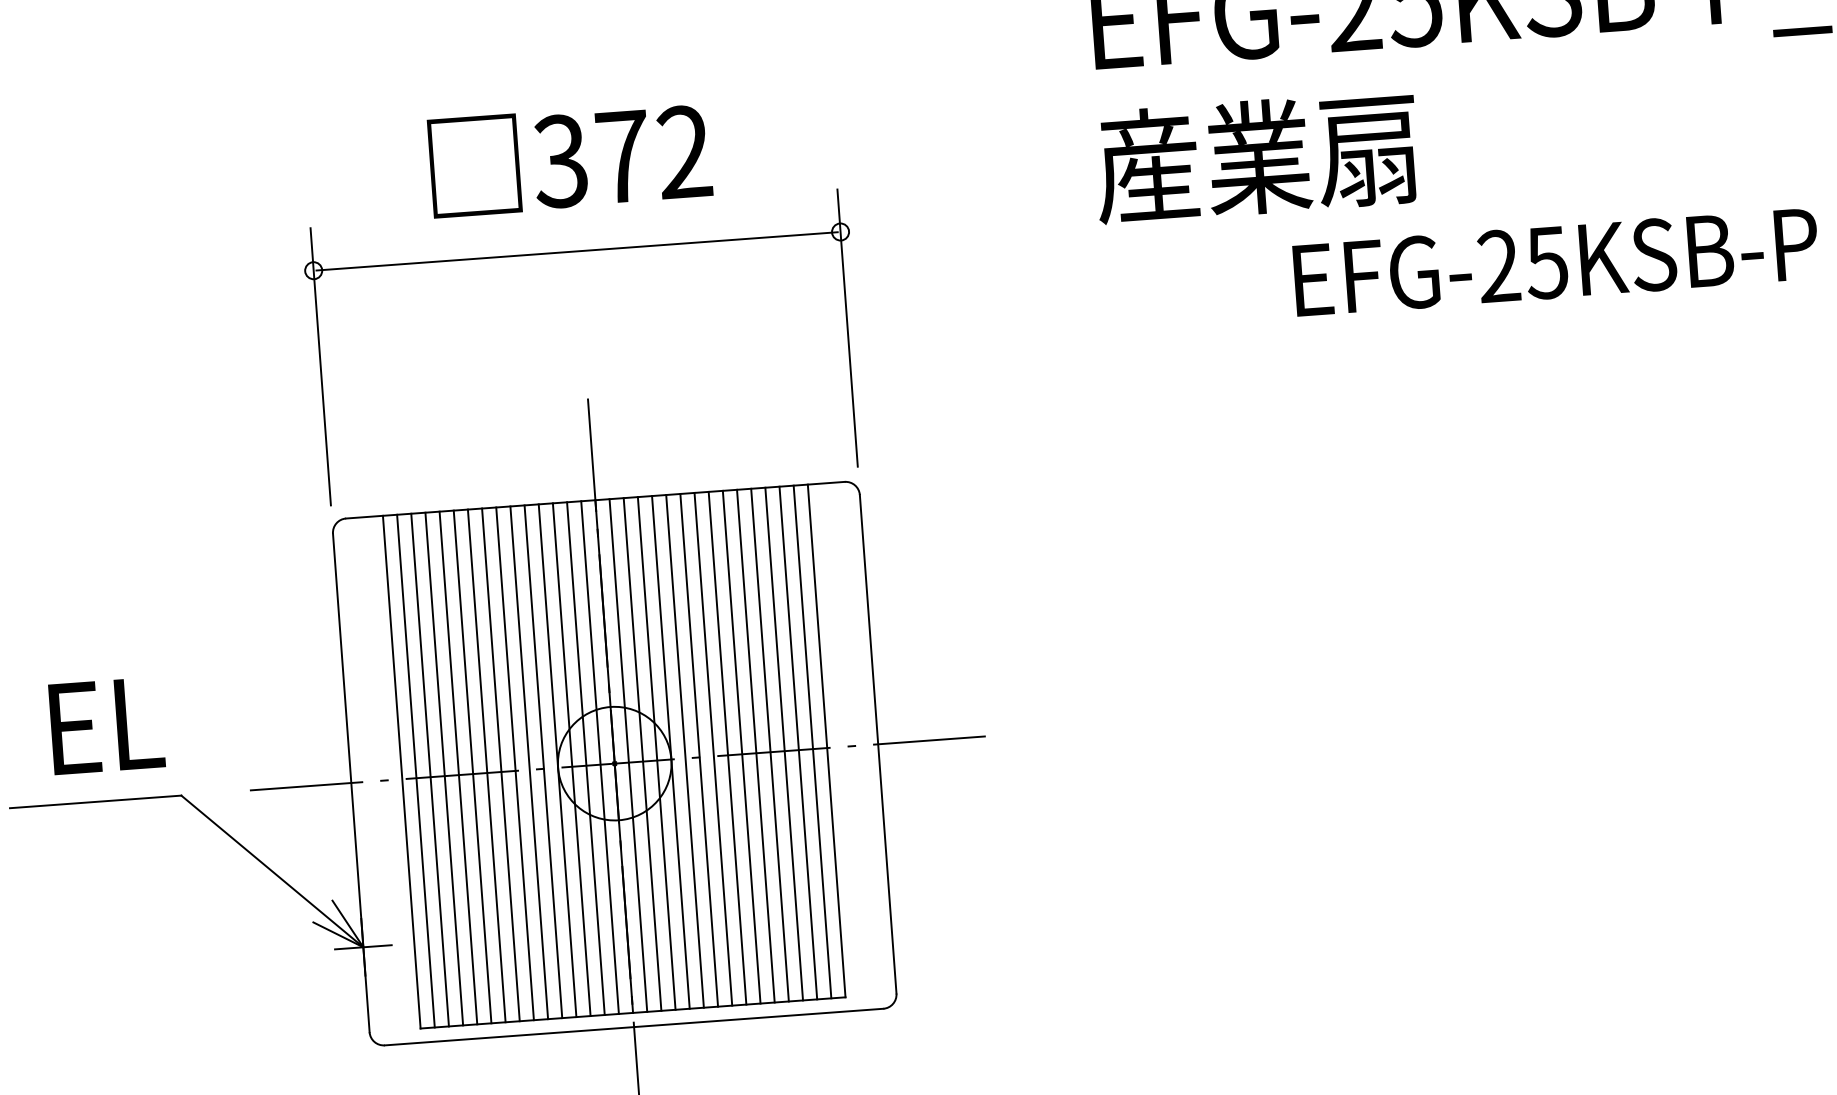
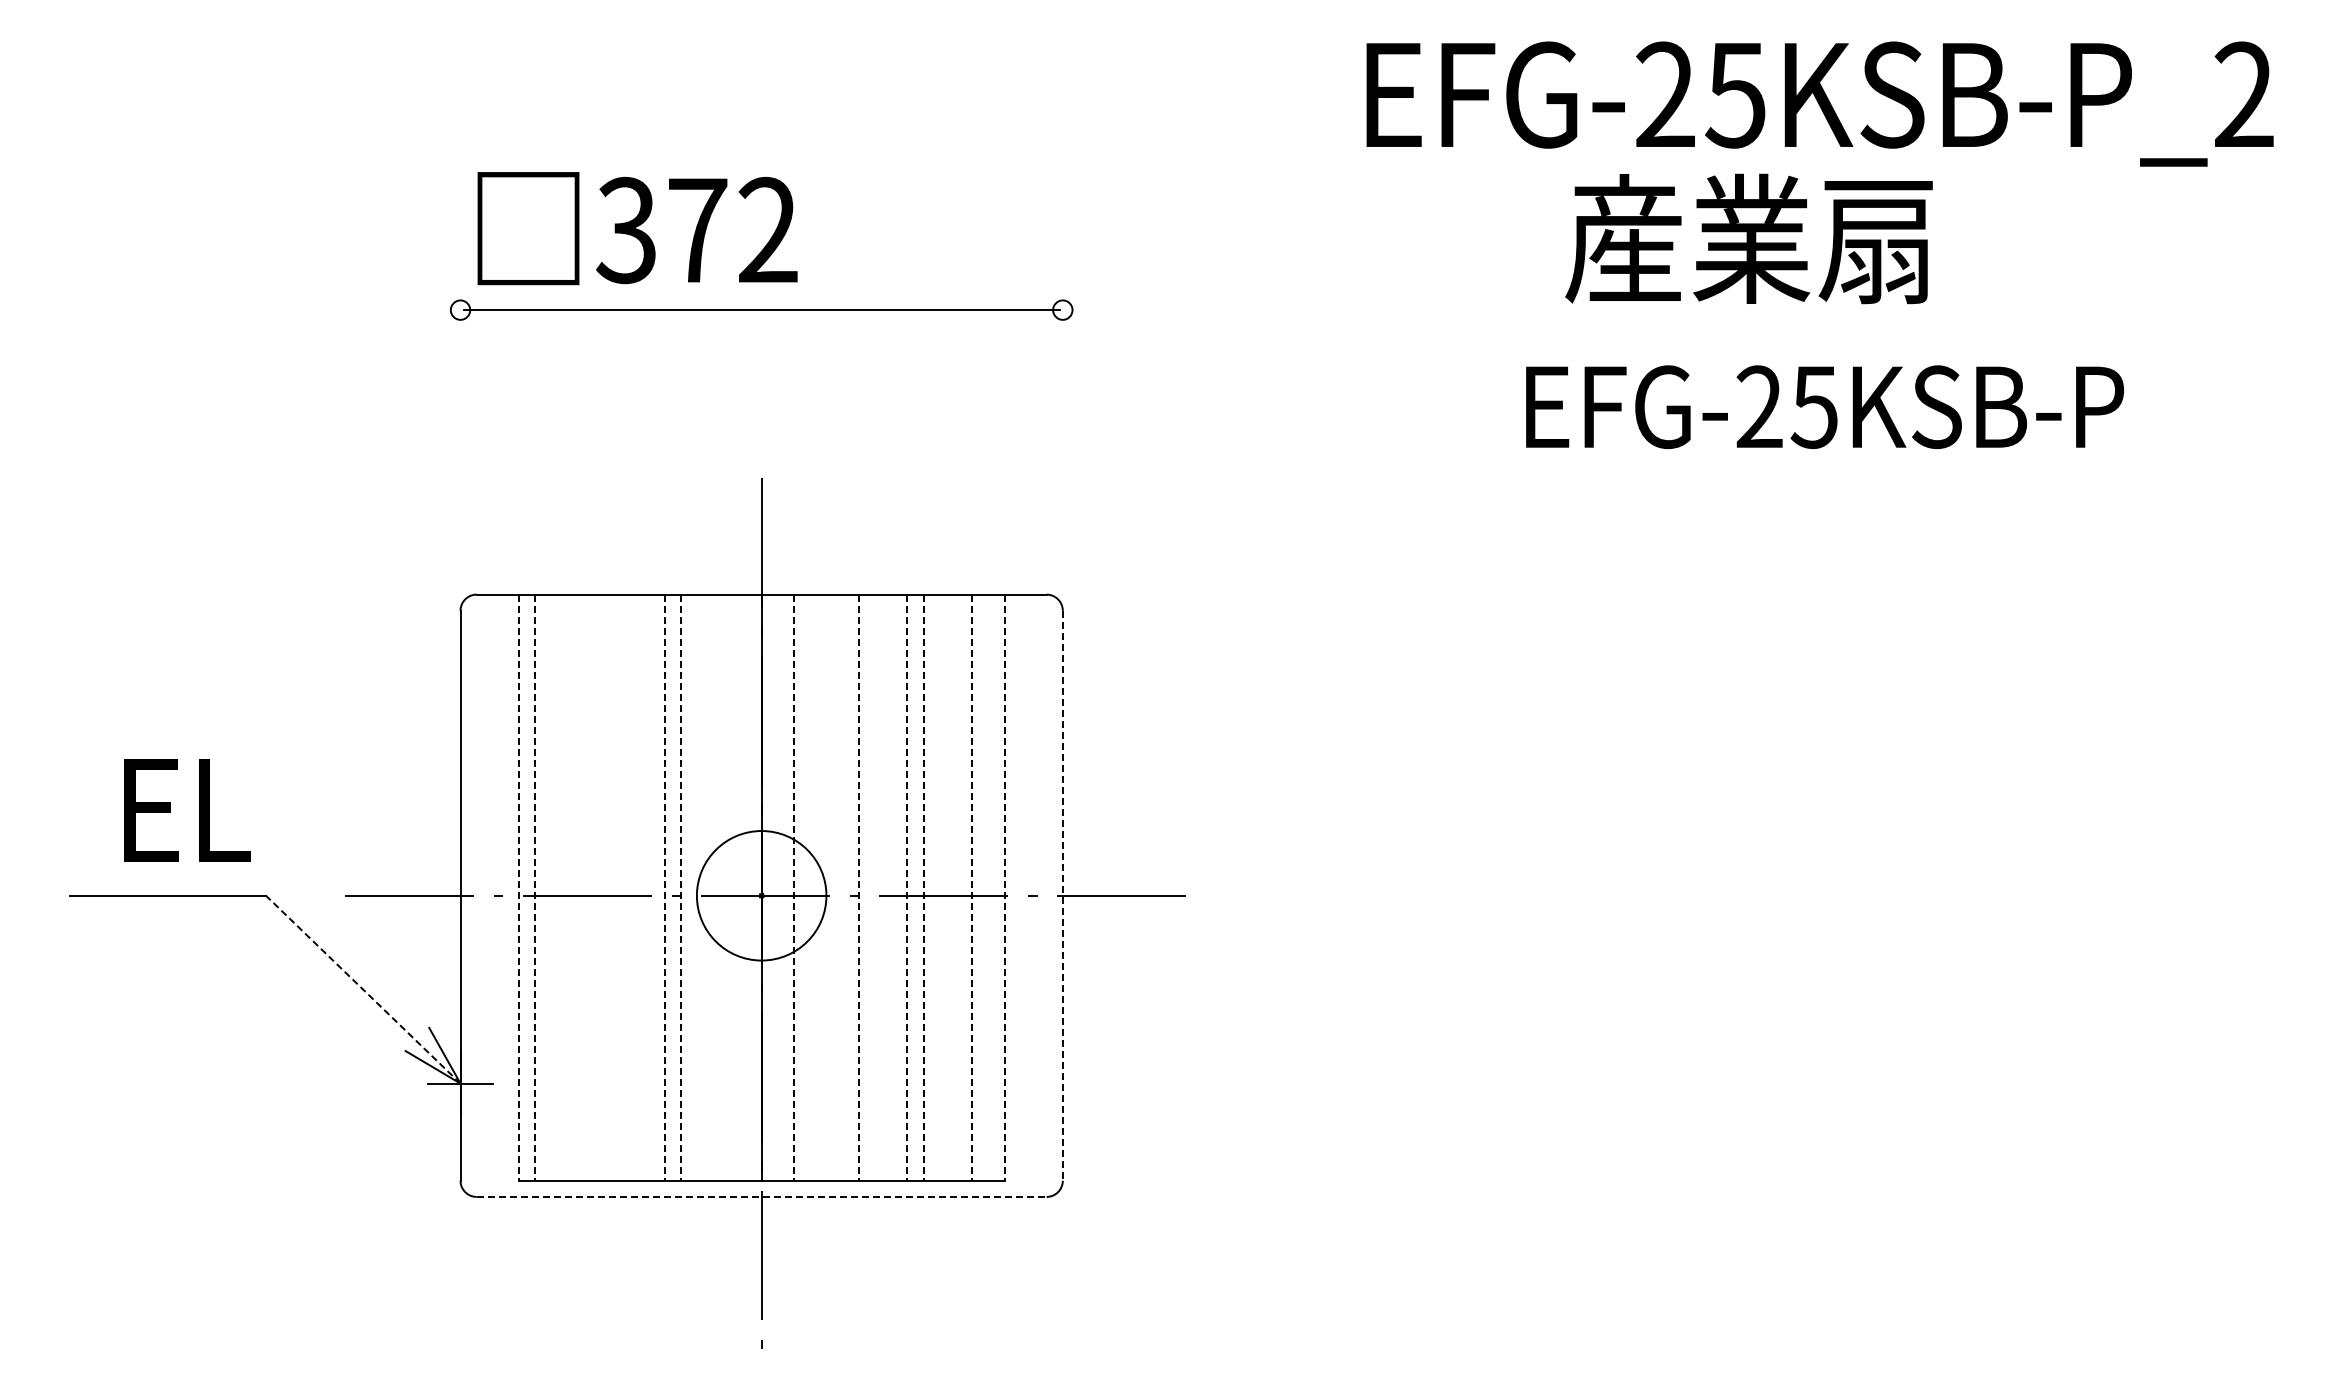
text: (1256, 156) -> (1748, 238), moved
text: (570, 158) -> (637, 228), moved
text: (1555, 262) -> (1824, 407), moved
line: (847, 327) -> (1062, 419), removed
line: (320, 366) -> (460, 419), removed
line: (812, 741) -> (988, 887), removed
line: (826, 741) -> (1004, 888), solid -> dashed
line: (783, 743) -> (955, 887), removed
line: (798, 743) -> (972, 888), solid -> dashed
line: (769, 744) -> (939, 887), removed
line: (877, 744) -> (1062, 895), solid -> dashed
line: (755, 746) -> (923, 888), solid -> dashed
line: (741, 747) -> (907, 888), solid -> dashed
line: (727, 748) -> (891, 887), removed
line: (713, 749) -> (875, 887), removed
line: (684, 751) -> (842, 887), removed
line: (698, 751) -> (858, 888), solid -> dashed
line: (670, 752) -> (826, 887), removed
line: (656, 753) -> (810, 887), removed
line: (628, 755) -> (777, 887), removed
line: (642, 755) -> (794, 888), solid -> dashed
line: (600, 757) -> (745, 887), removed
line: (586, 758) -> (729, 887), removed
line: (572, 759) -> (713, 887), removed
line: (557, 760) -> (696, 887), removed
line: (543, 762) -> (680, 888), solid -> dashed
line: (515, 763) -> (648, 887), removed
line: (529, 763) -> (664, 888), solid -> dashed
line: (501, 764) -> (632, 887), removed
line: (486, 765) -> (615, 887), removed
line: (472, 766) -> (599, 887), removed
line: (458, 767) -> (583, 887), removed
line: (444, 768) -> (567, 887), removed
line: (430, 769) -> (551, 887), removed
line: (416, 771) -> (535, 888), solid -> dashed
line: (401, 772) -> (518, 888), solid -> dashed
line: (272, 871) -> (363, 989), solid -> dashed
line: (633, 1026) -> (761, 1196), solid -> dashed

